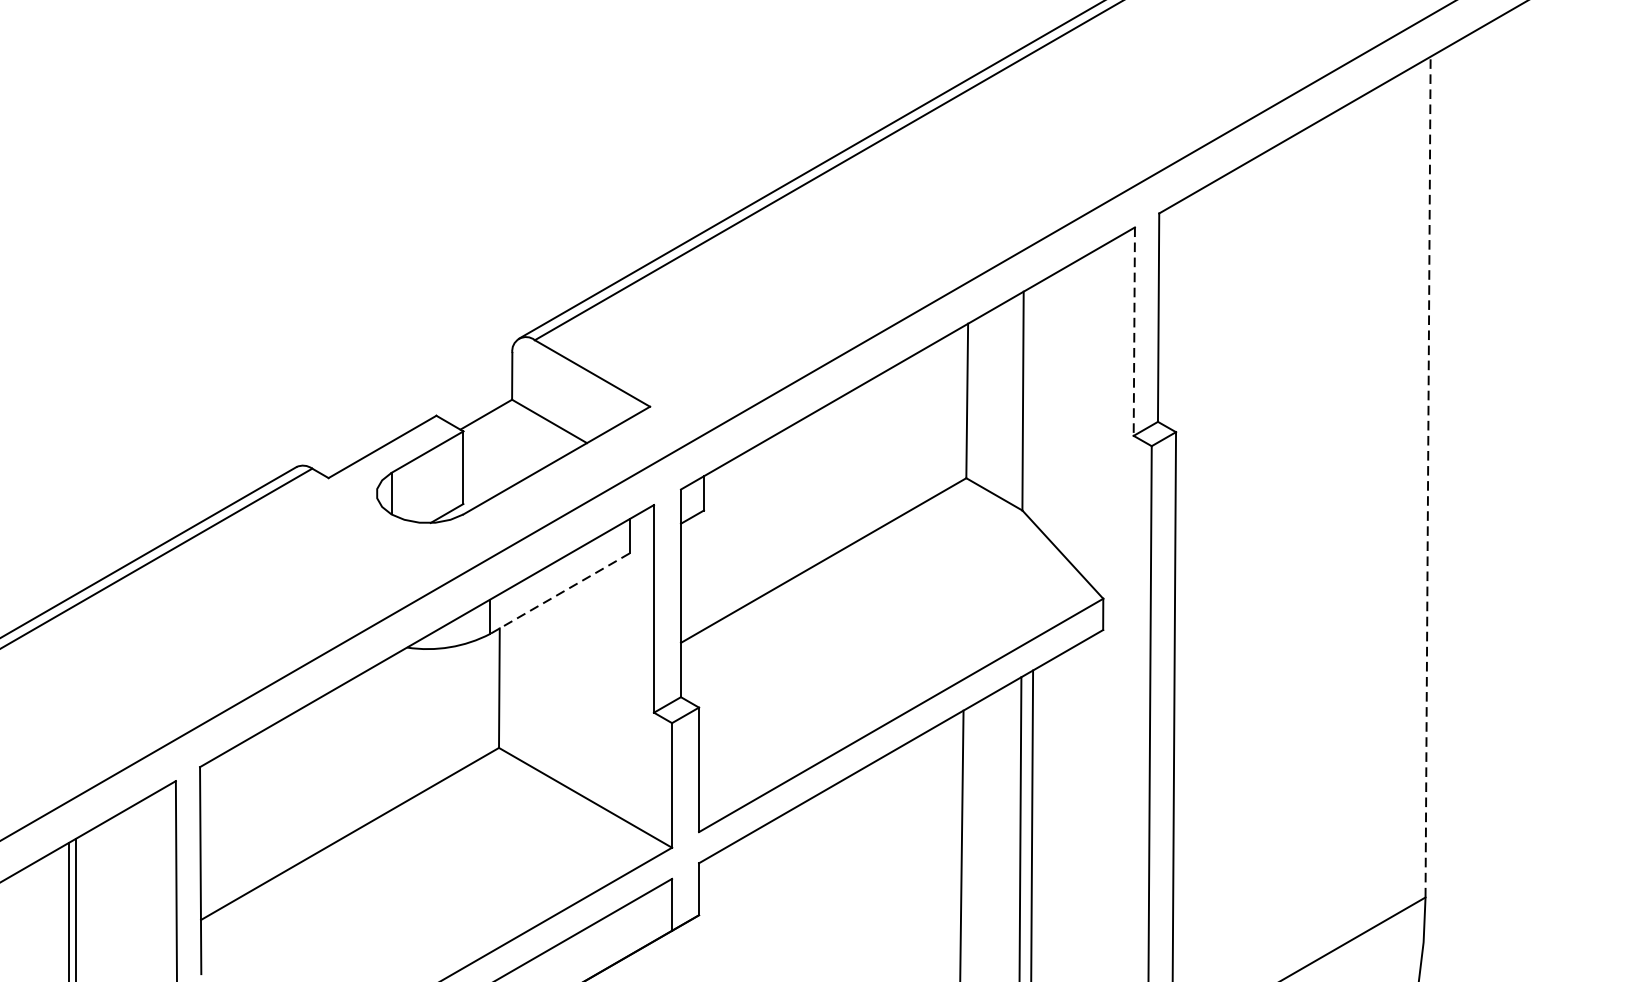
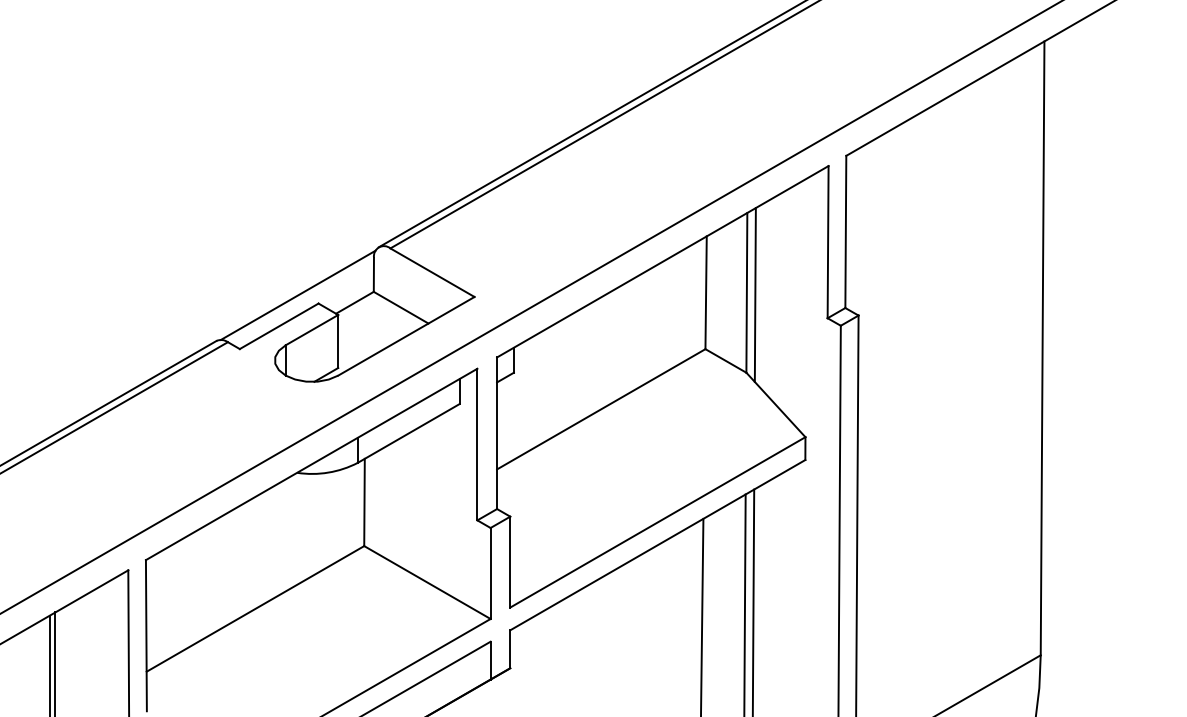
line: (1134, 332) -> (828, 242), dashed -> solid
line: (407, 403) -> (297, 294), added
line: (1033, 403) -> (754, 294), added
line: (1427, 477) -> (1042, 348), dashed -> solid
line: (559, 593) -> (408, 433), dashed -> solid

